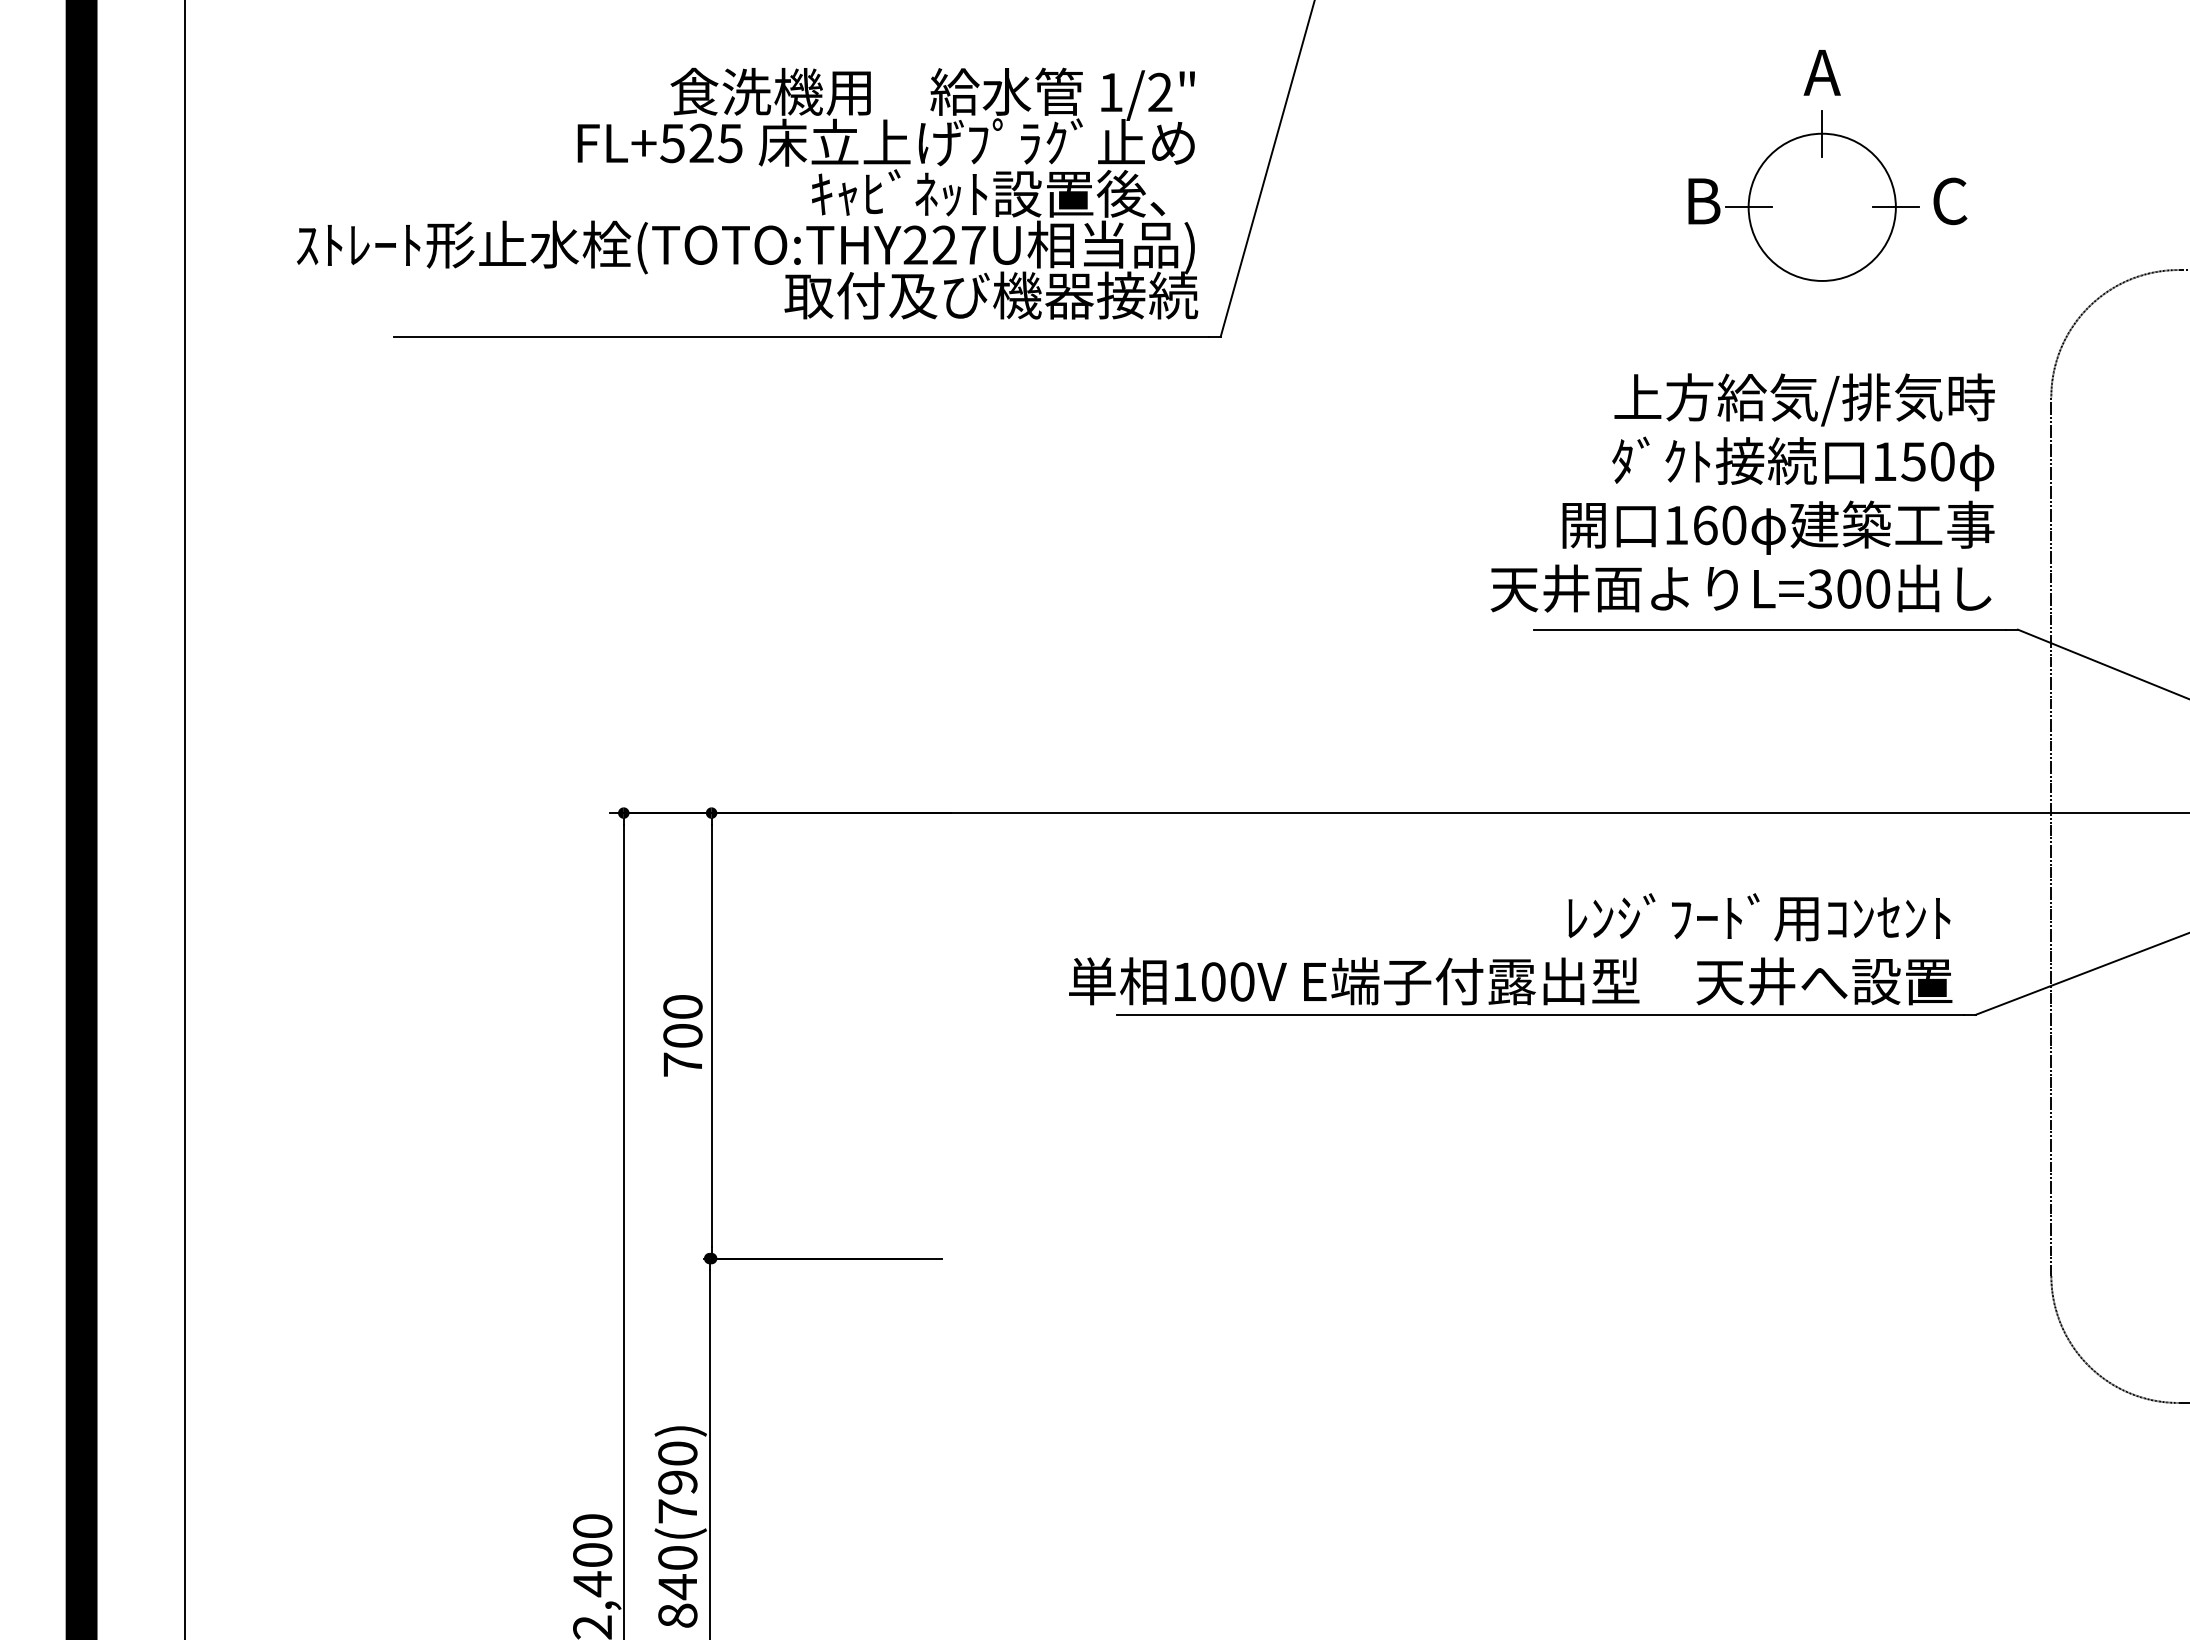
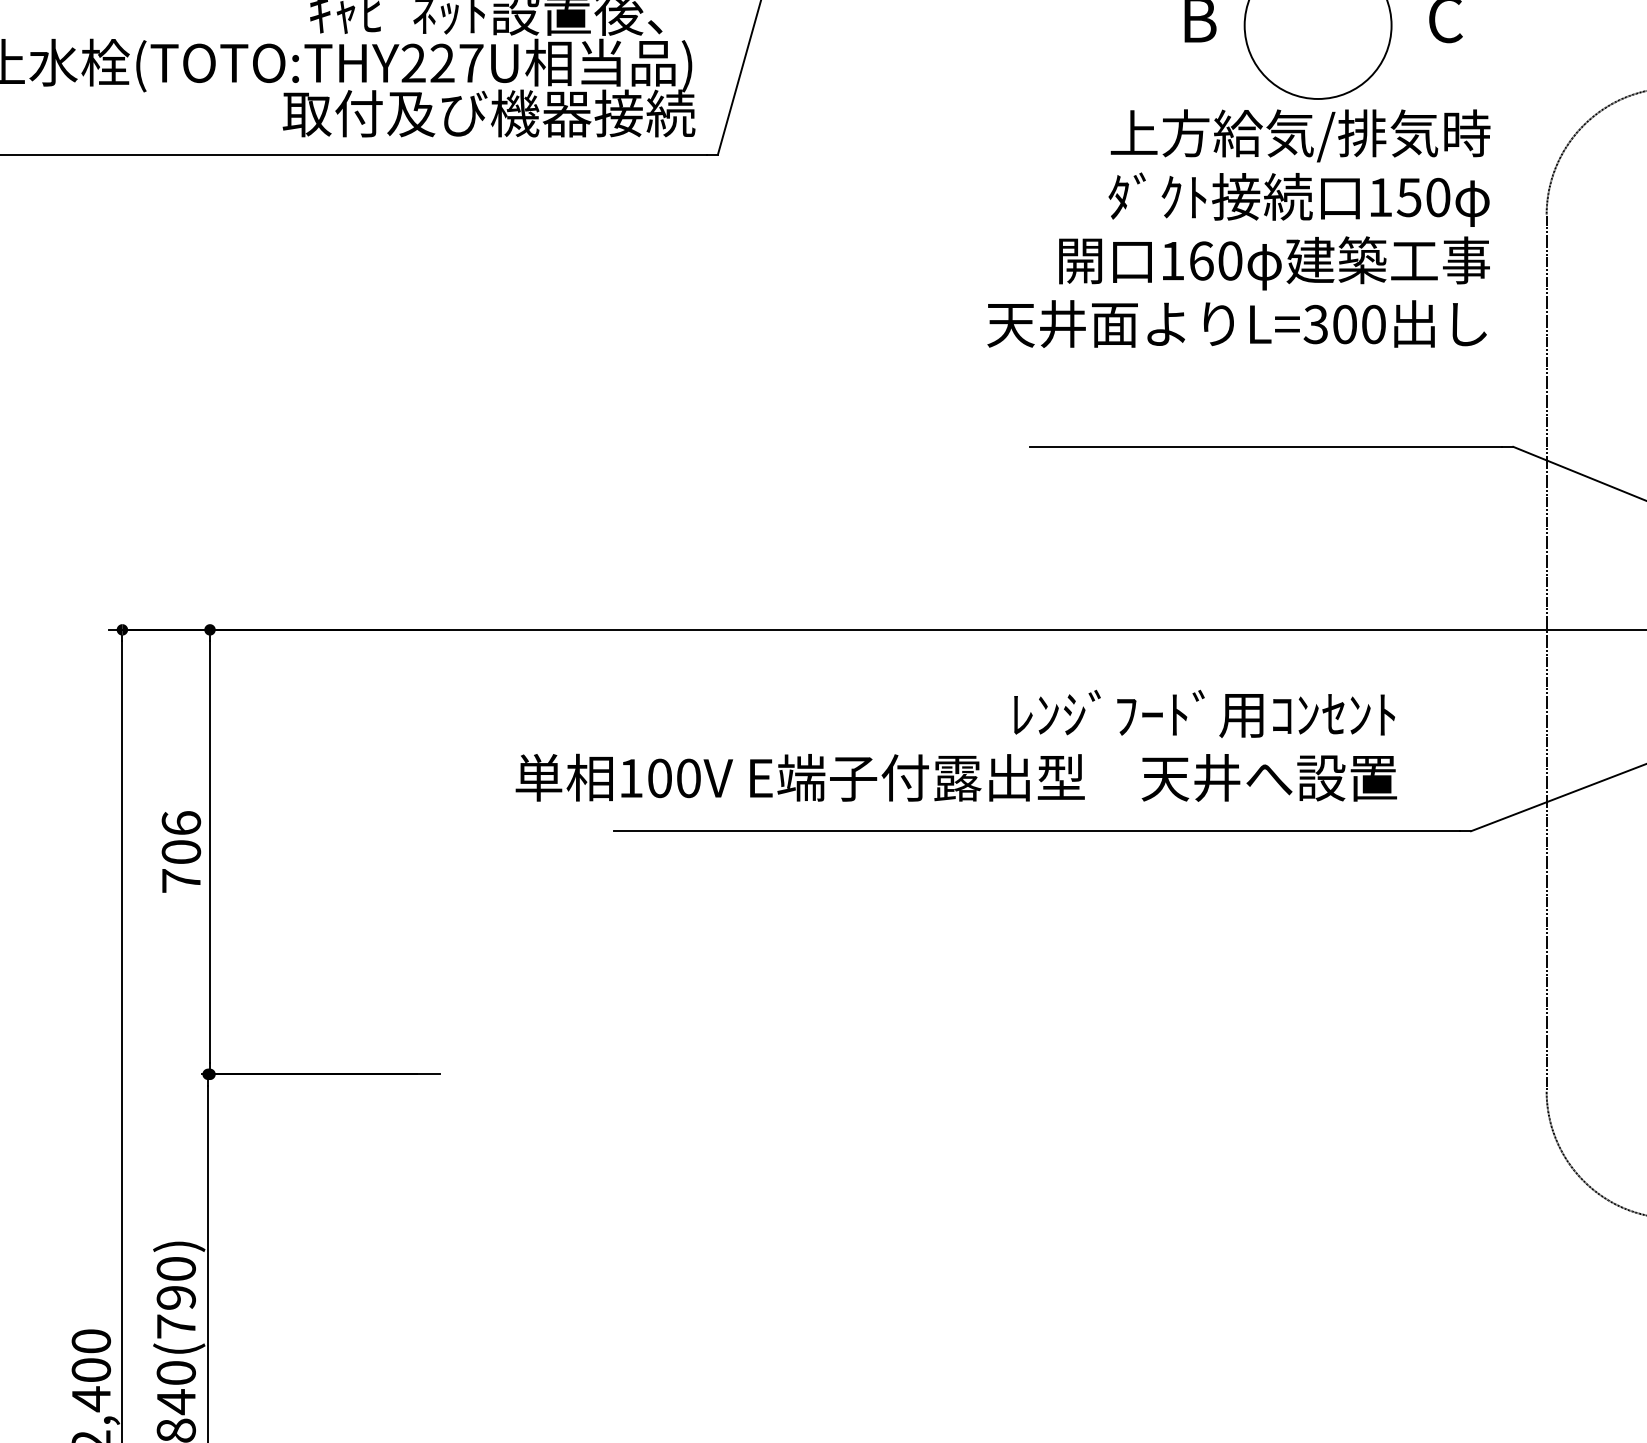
line: (1748, 207) -> (1244, 25), removed
line: (1895, 207) -> (1391, 25), removed
text: (1742, 492) -> (1238, 228), moved
text: (1510, 949) -> (956, 746), moved
text: (682, 1006) -> (180, 822), 700 -> 706

